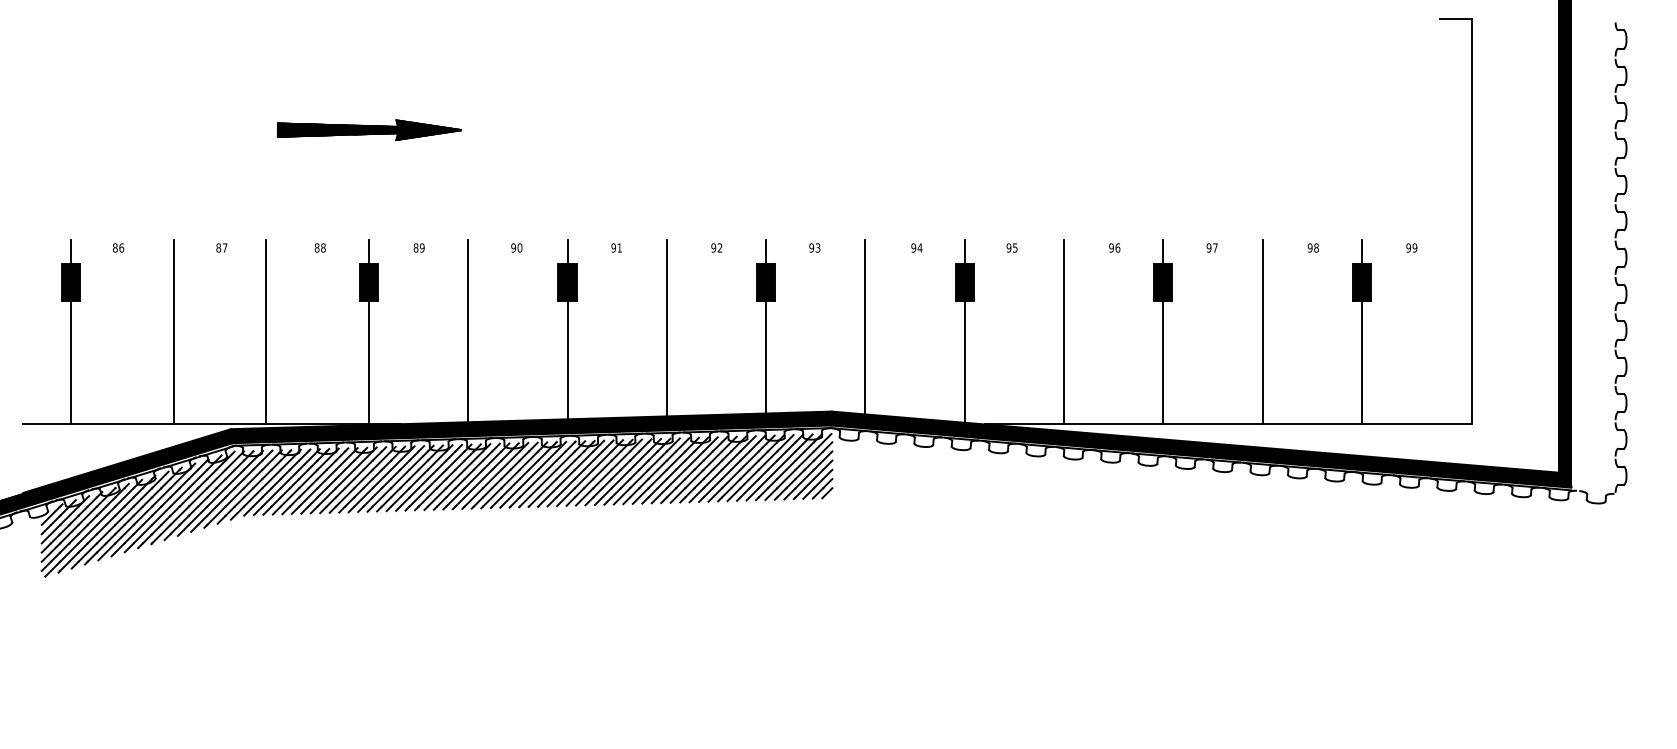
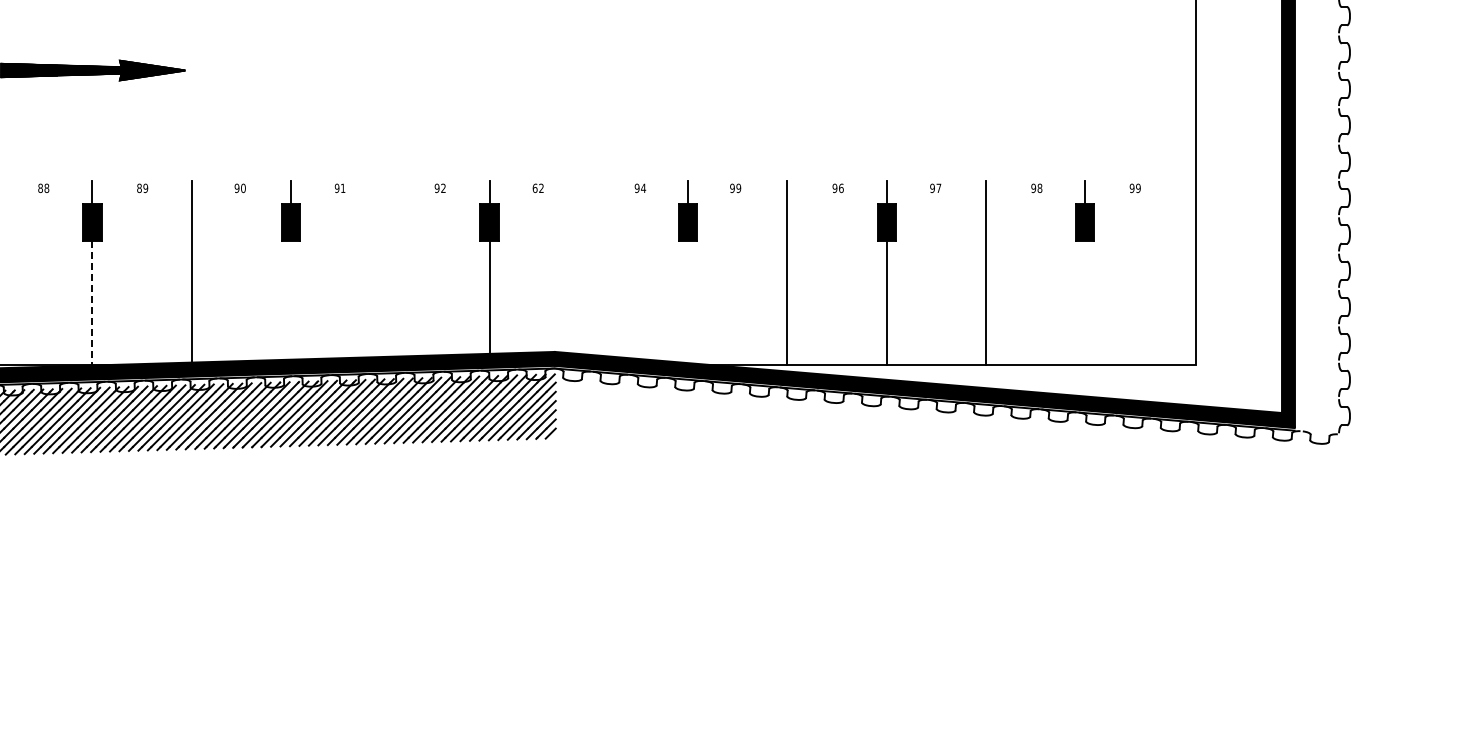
text: (814, 247) -> (537, 187), 93 -> 62
text: (1014, 247) -> (737, 187), 95 -> 99
line: (865, 327) -> (588, 267), removed
line: (666, 328) -> (389, 268), removed
line: (567, 359) -> (290, 299), removed
line: (964, 361) -> (687, 301), removed
line: (1361, 361) -> (1084, 301), removed
line: (369, 362) -> (92, 302), solid -> dashed

